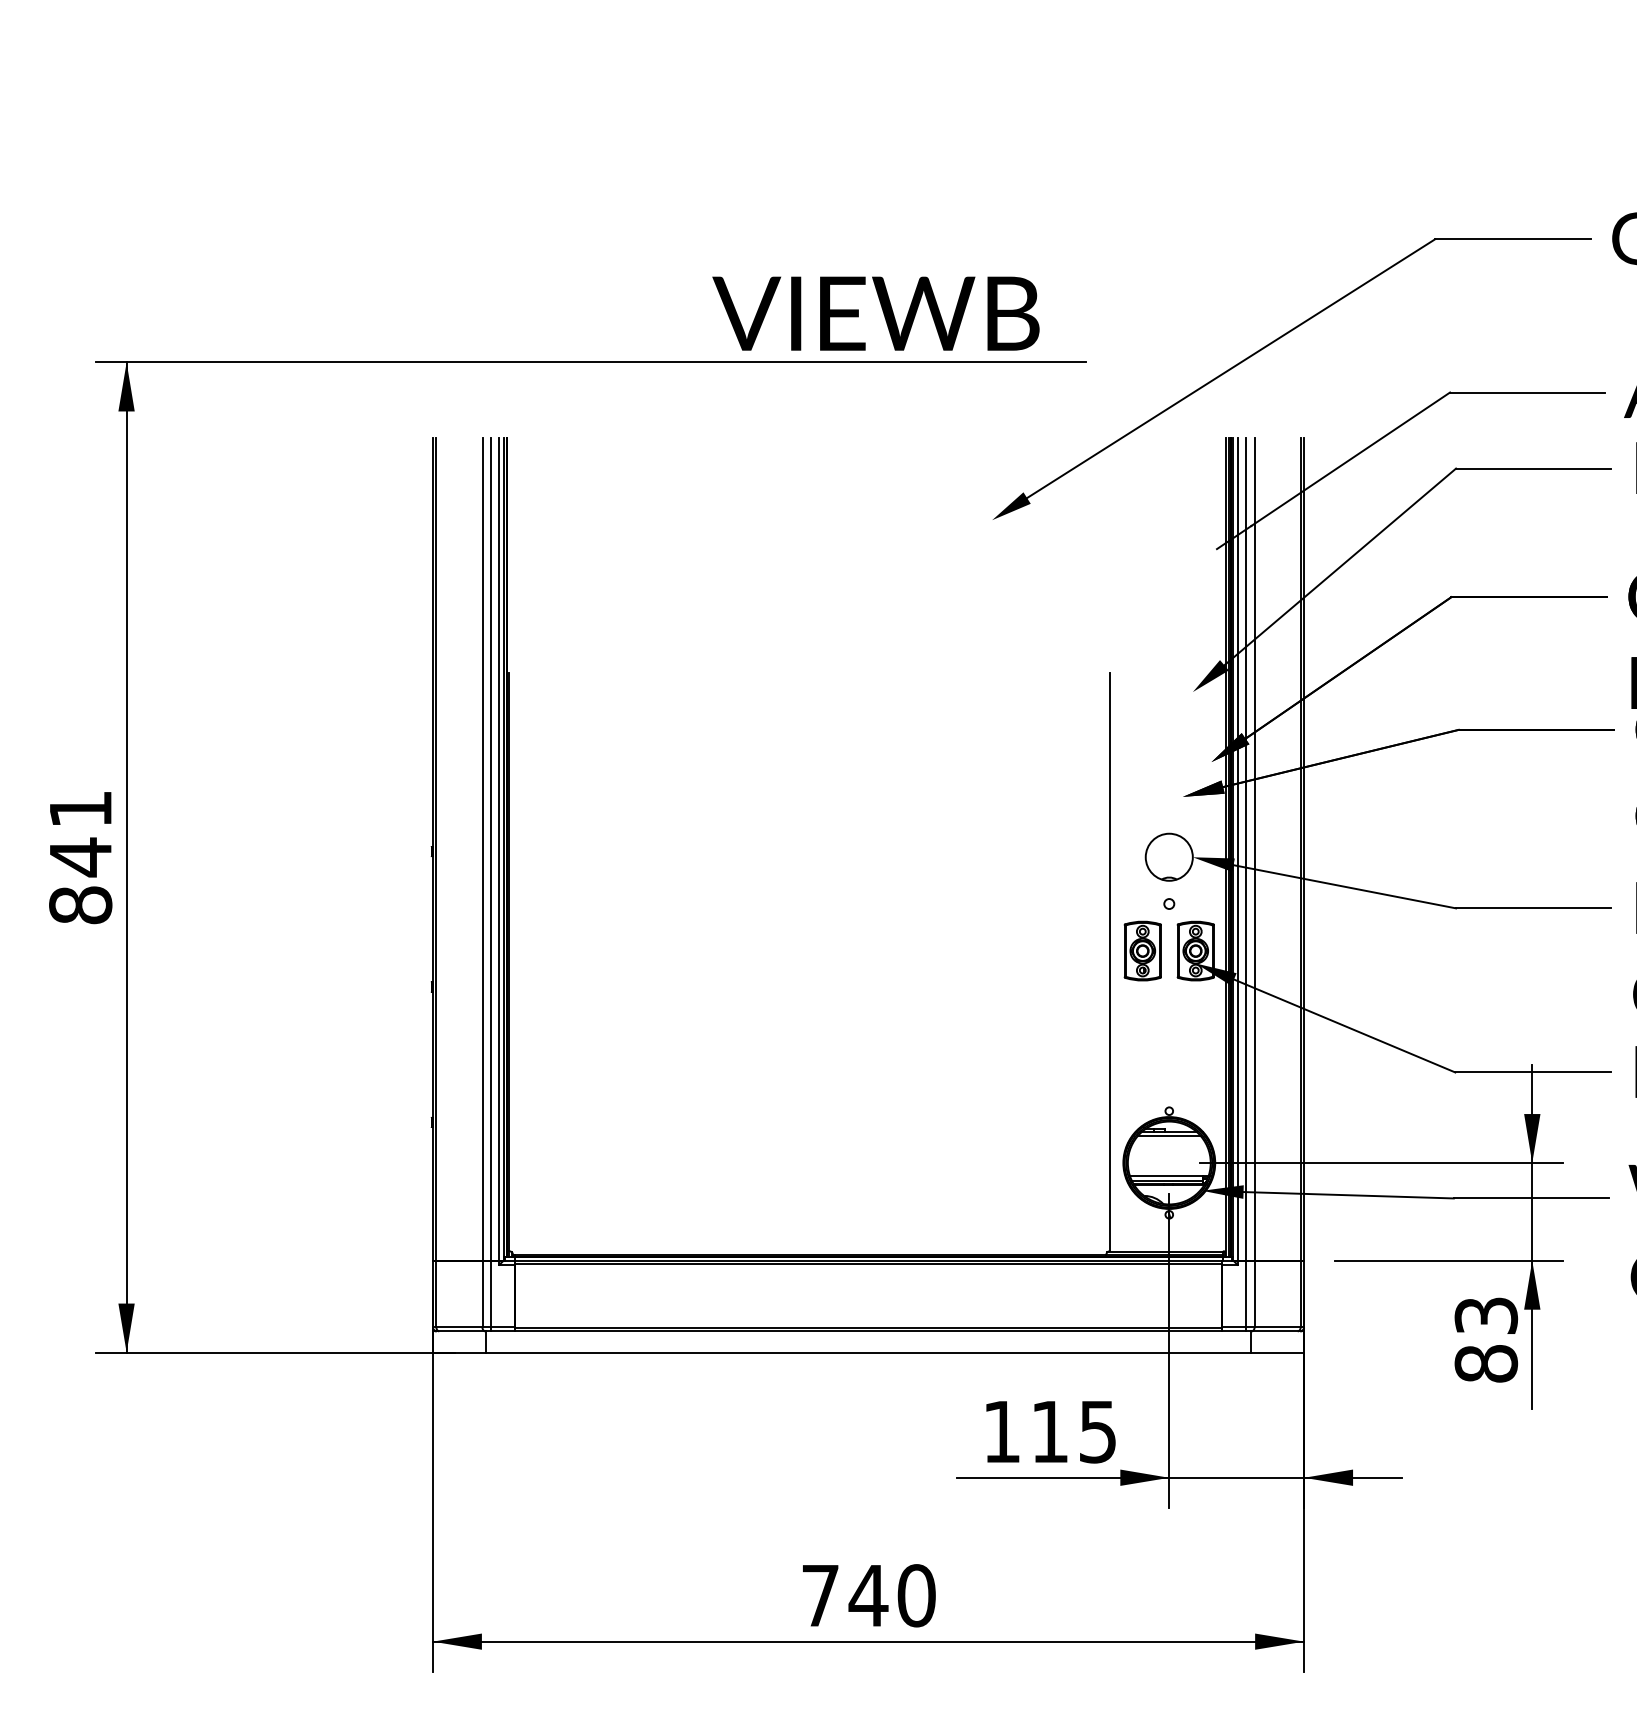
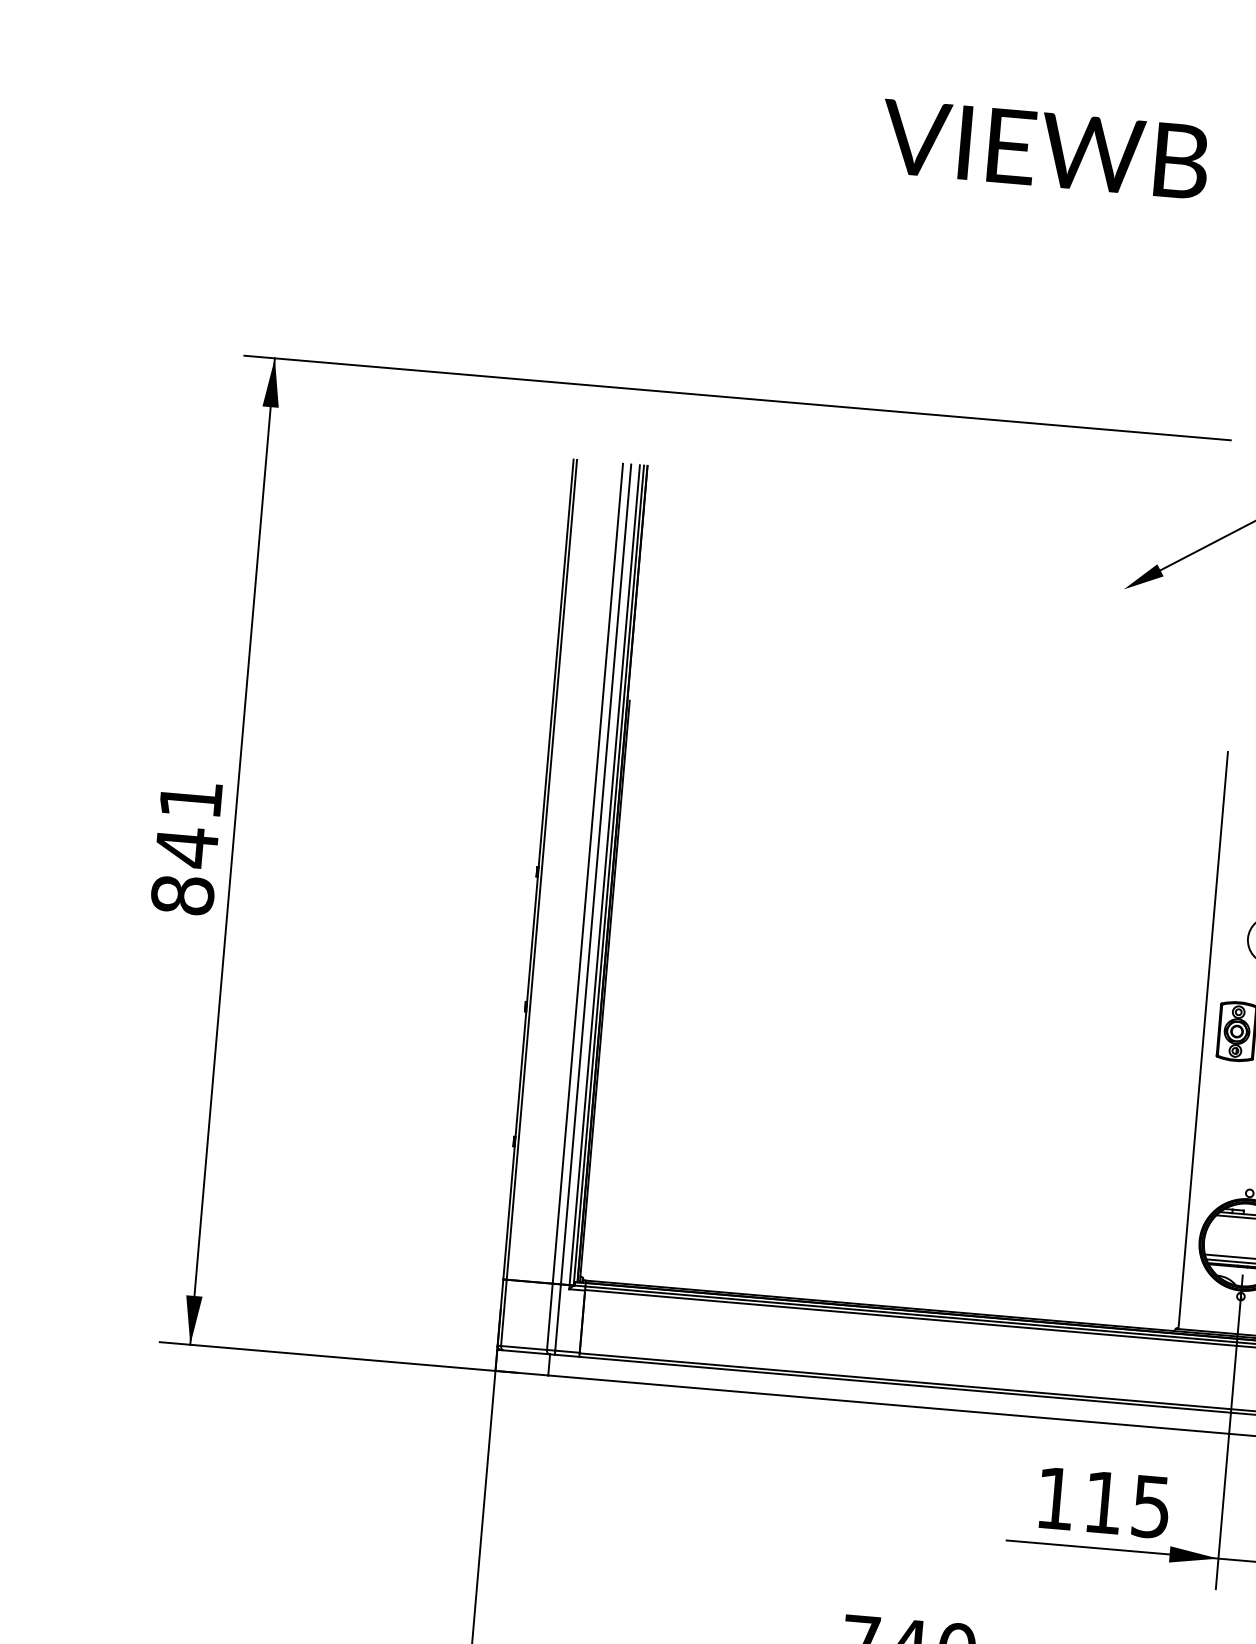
text: (875, 313) -> (1044, 149), moved

